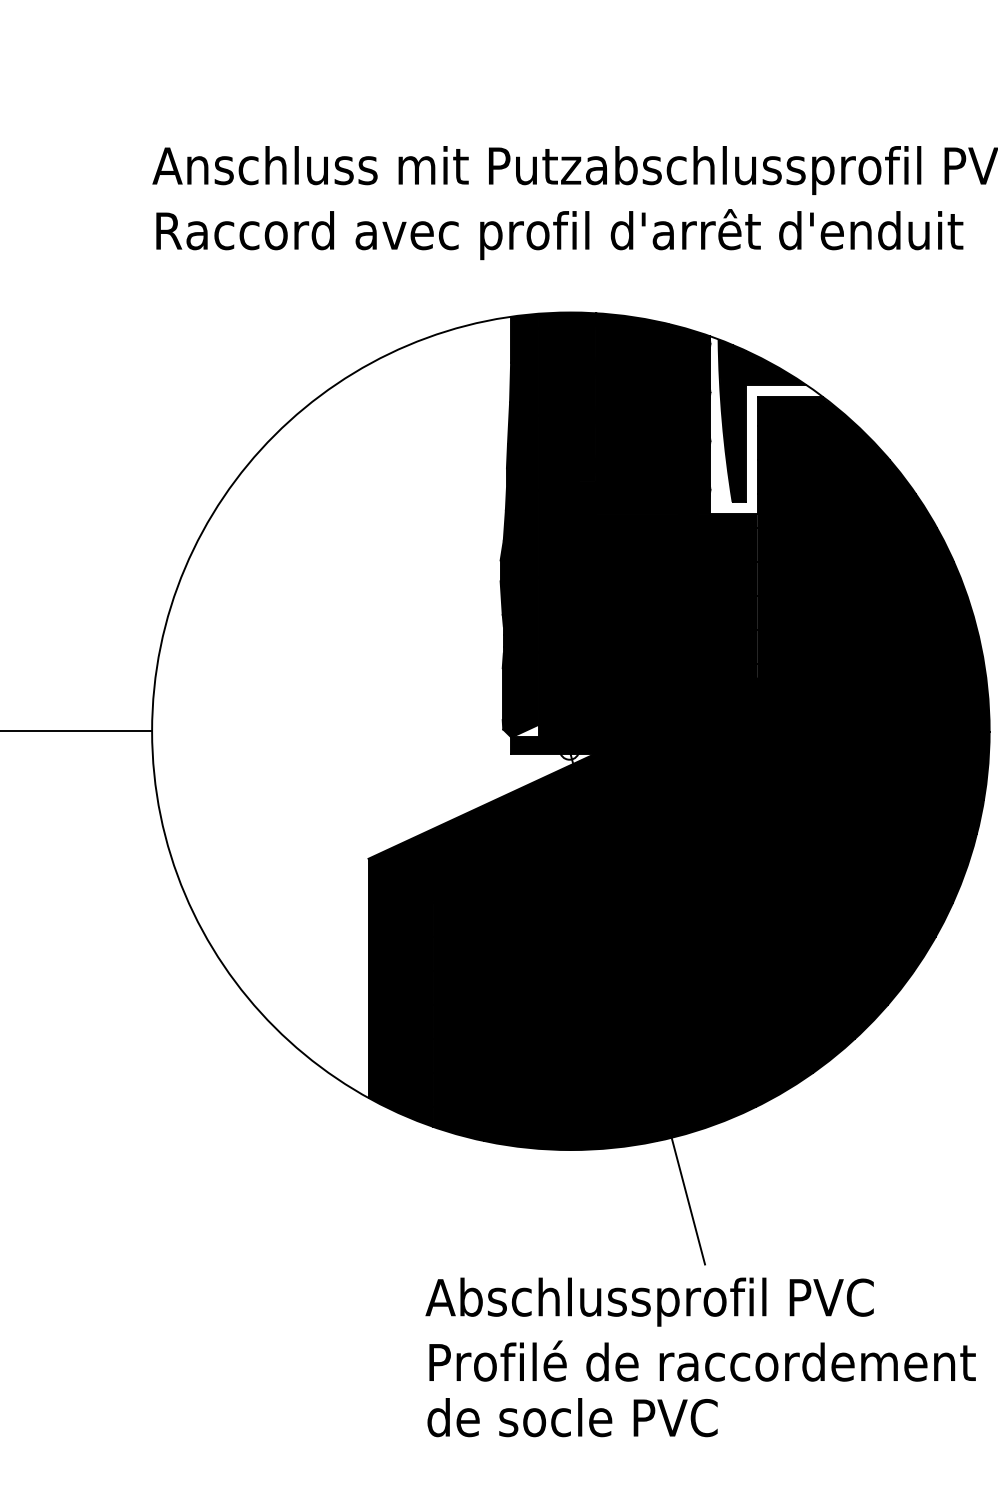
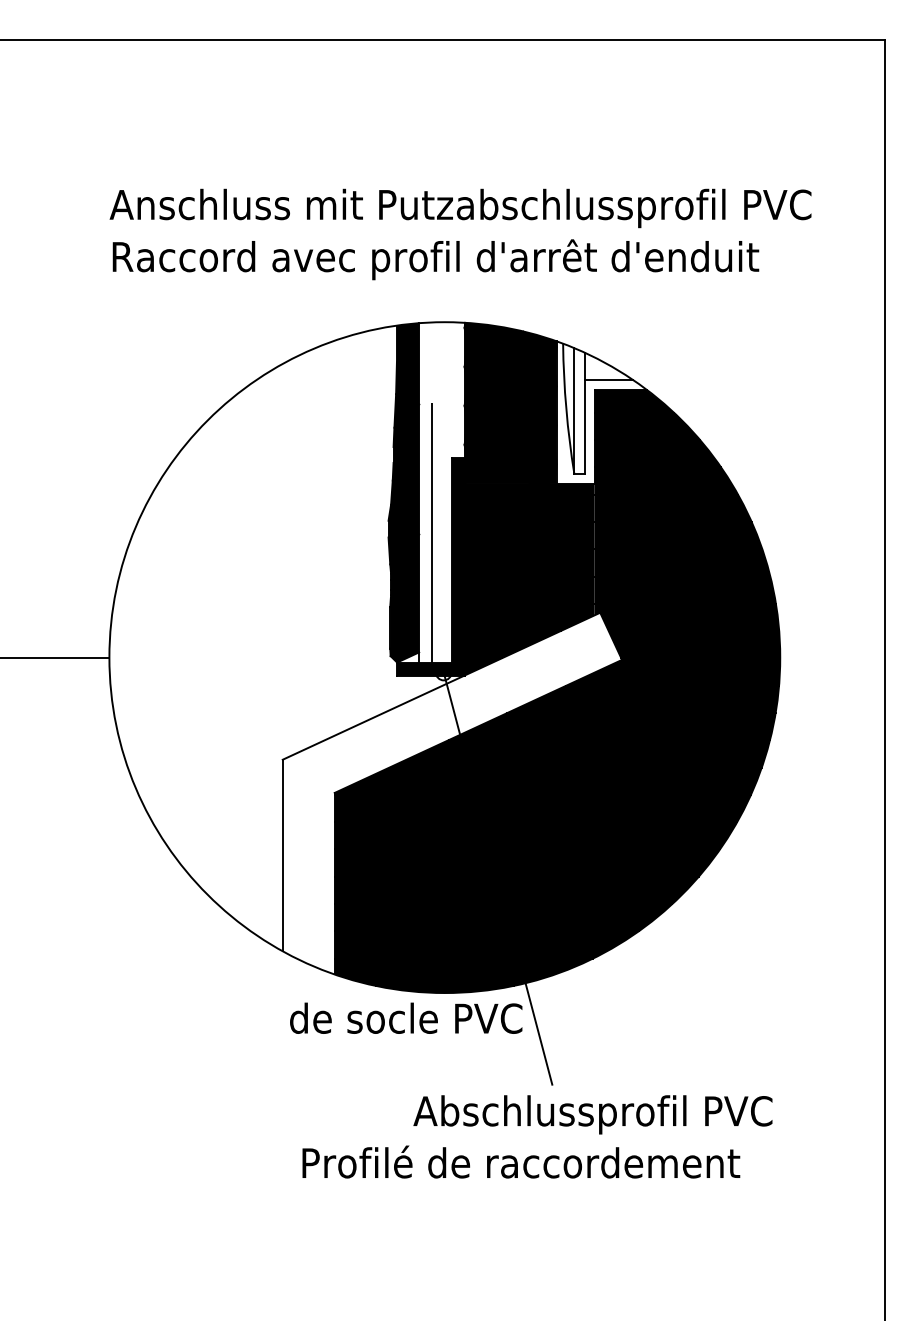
fill: (762, 420) -> (598, 408), removed
fill: (566, 525) -> (441, 492), removed
fill: (580, 900) -> (452, 793), removed
text: (649, 1301) -> (592, 1114), moved
text: (702, 1360) -> (521, 1161), moved
text: (572, 1416) -> (406, 1017), moved

